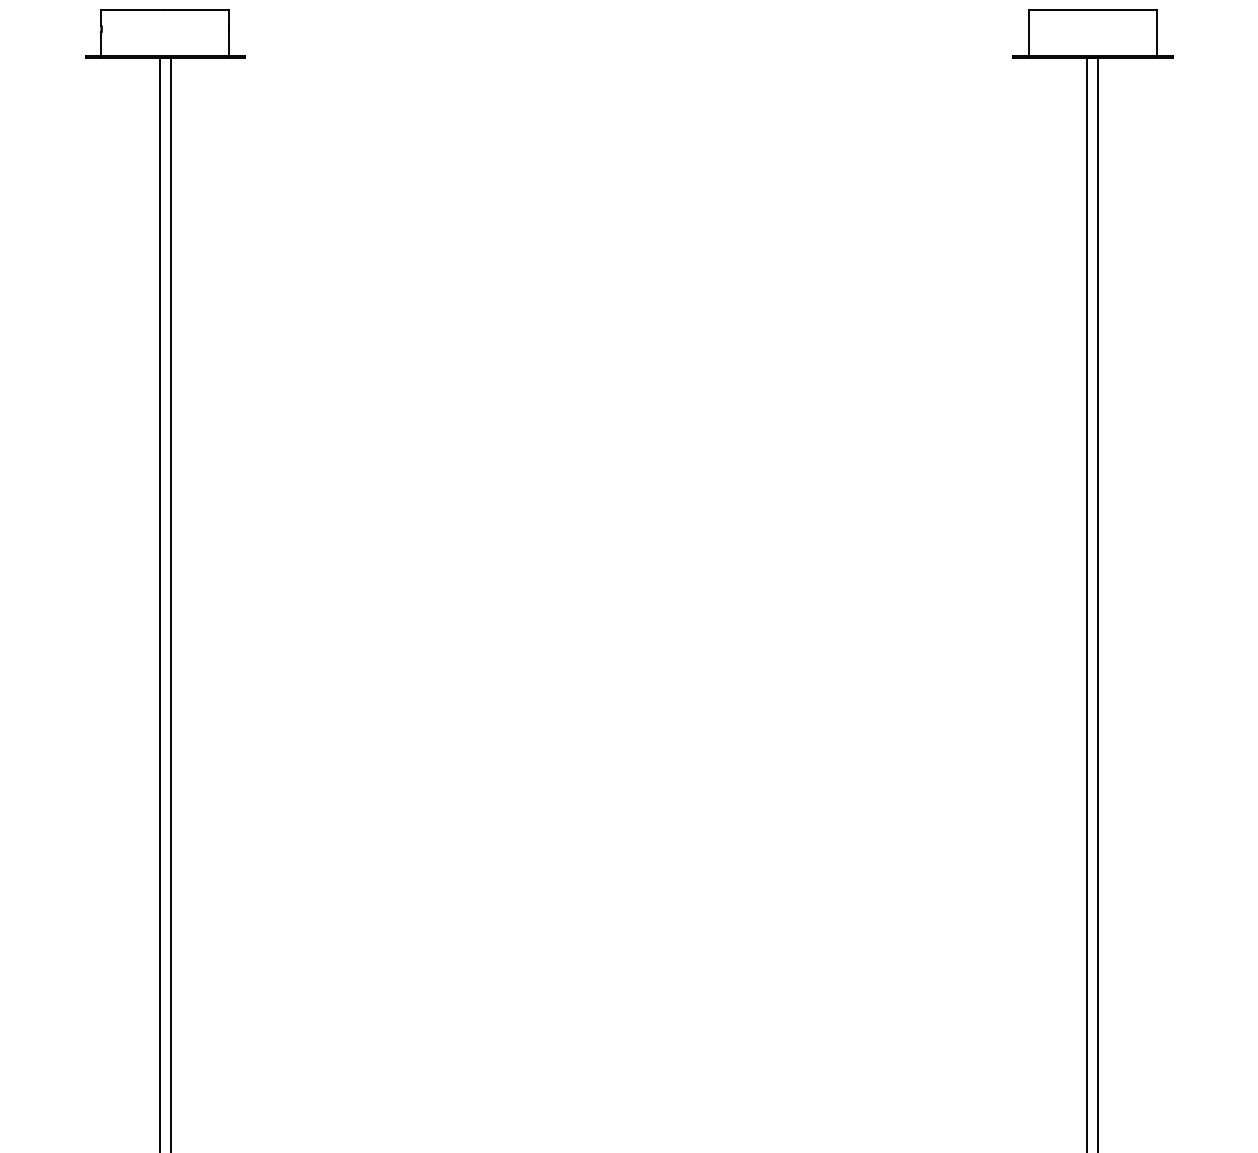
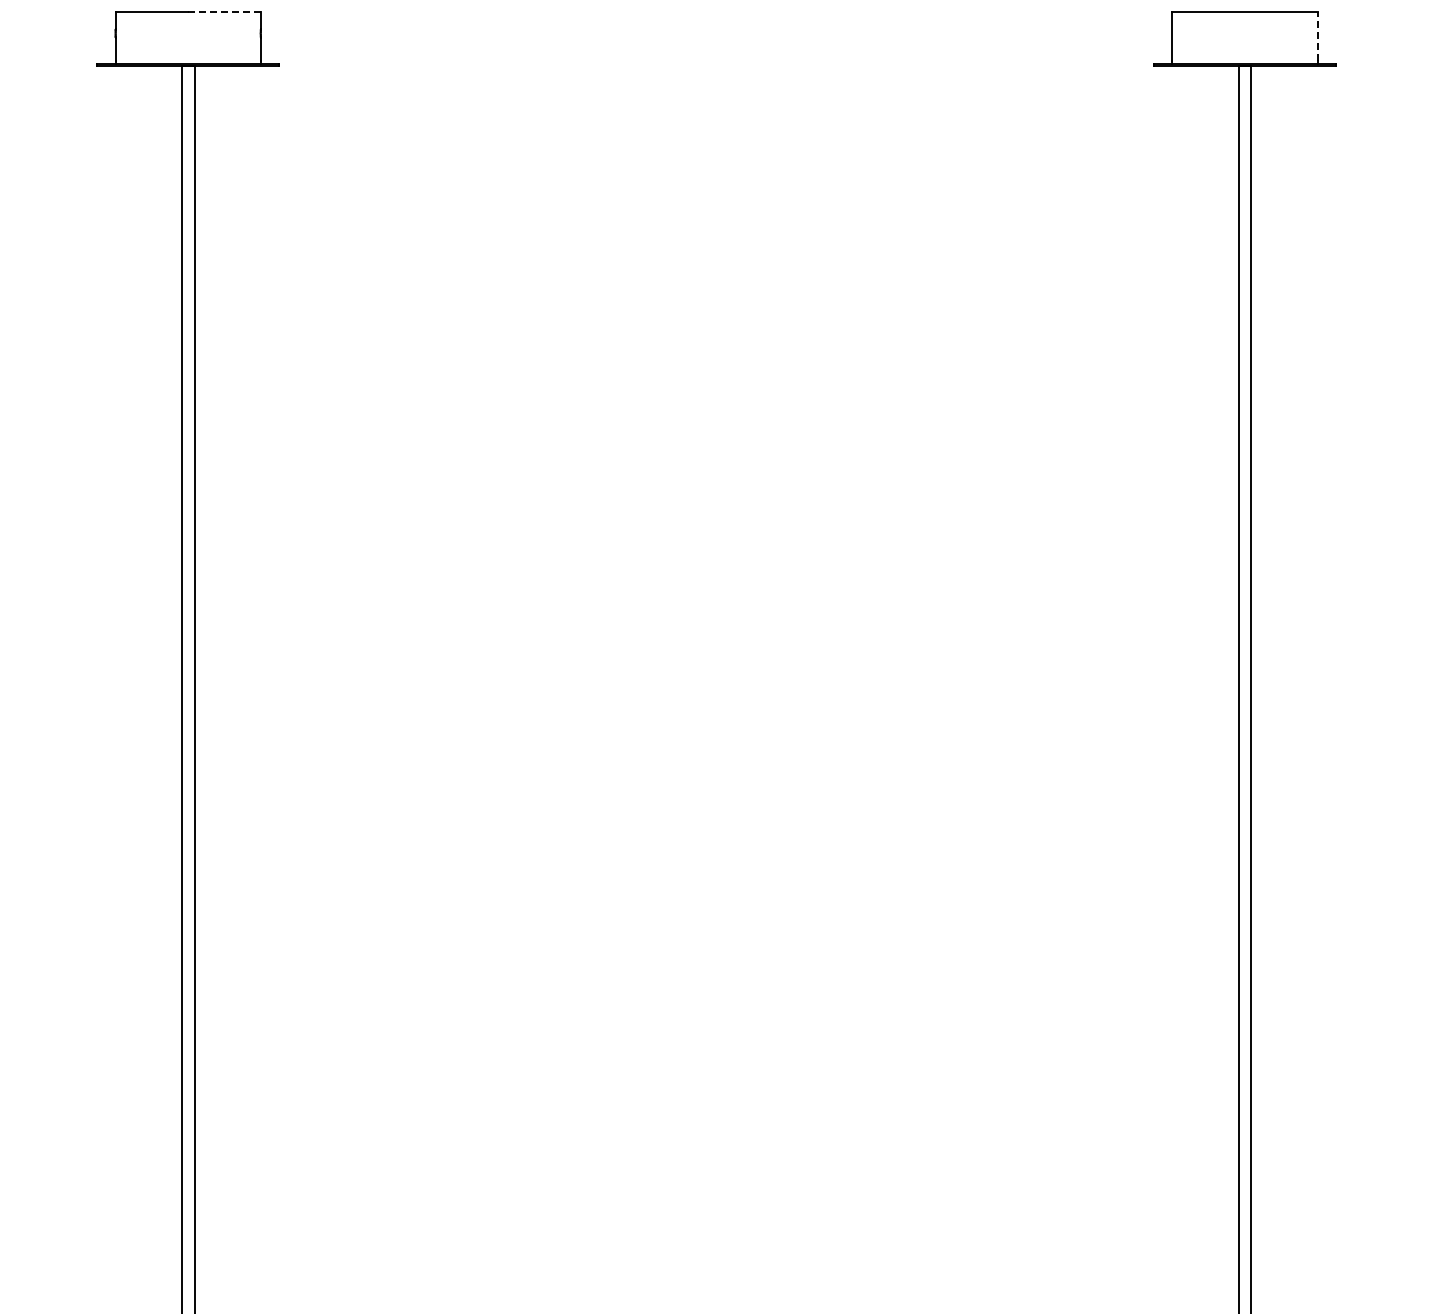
line: (197, 9) -> (224, 11), solid -> dashed
line: (1156, 31) -> (1317, 36), solid -> dashed

